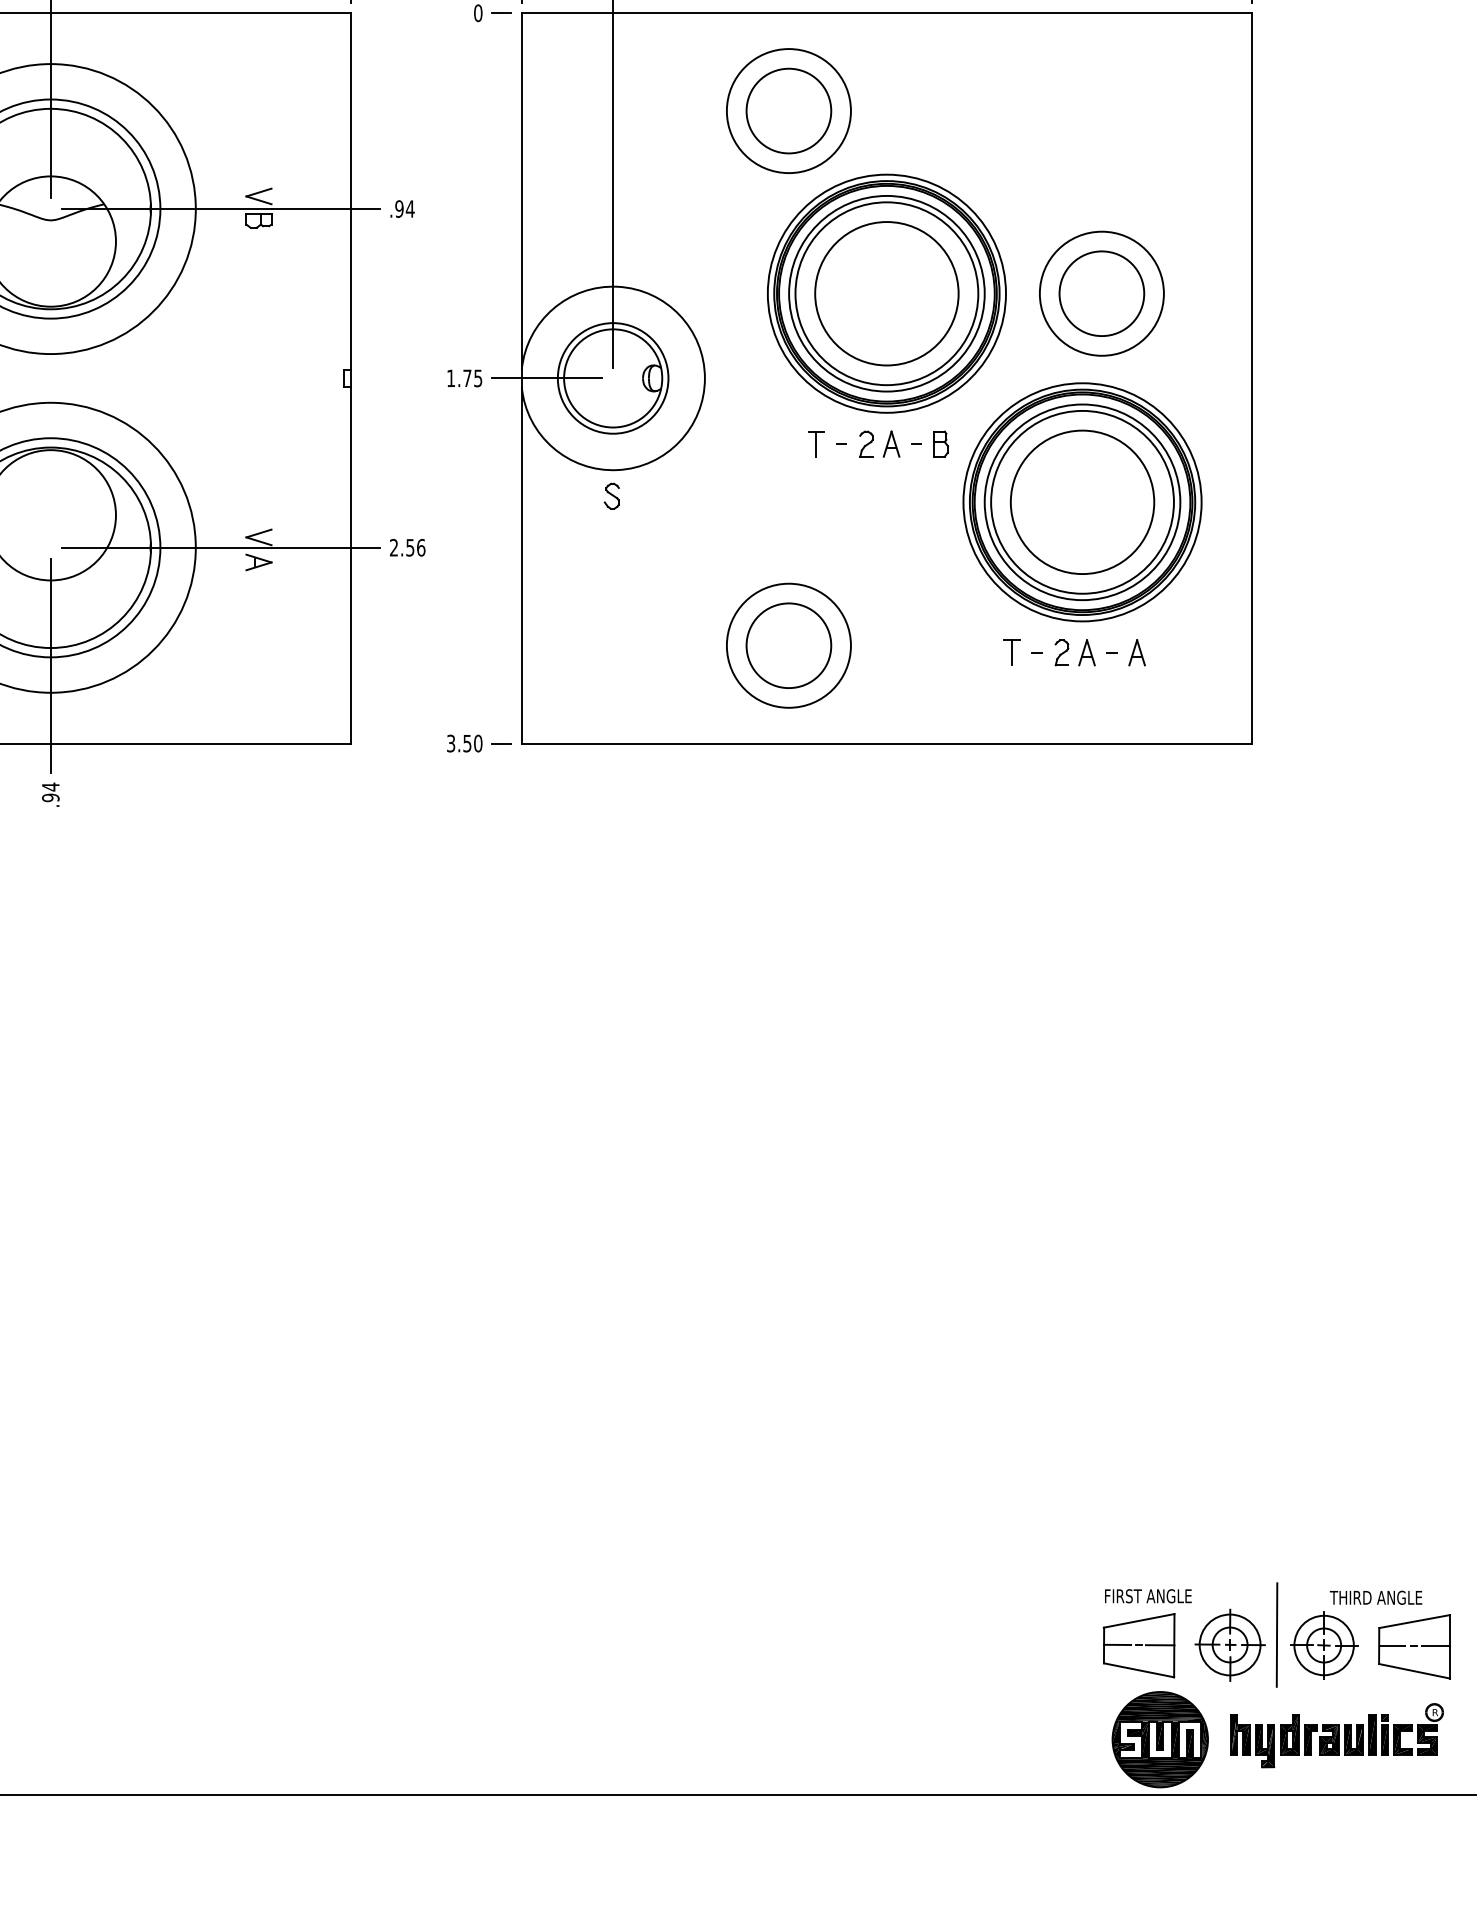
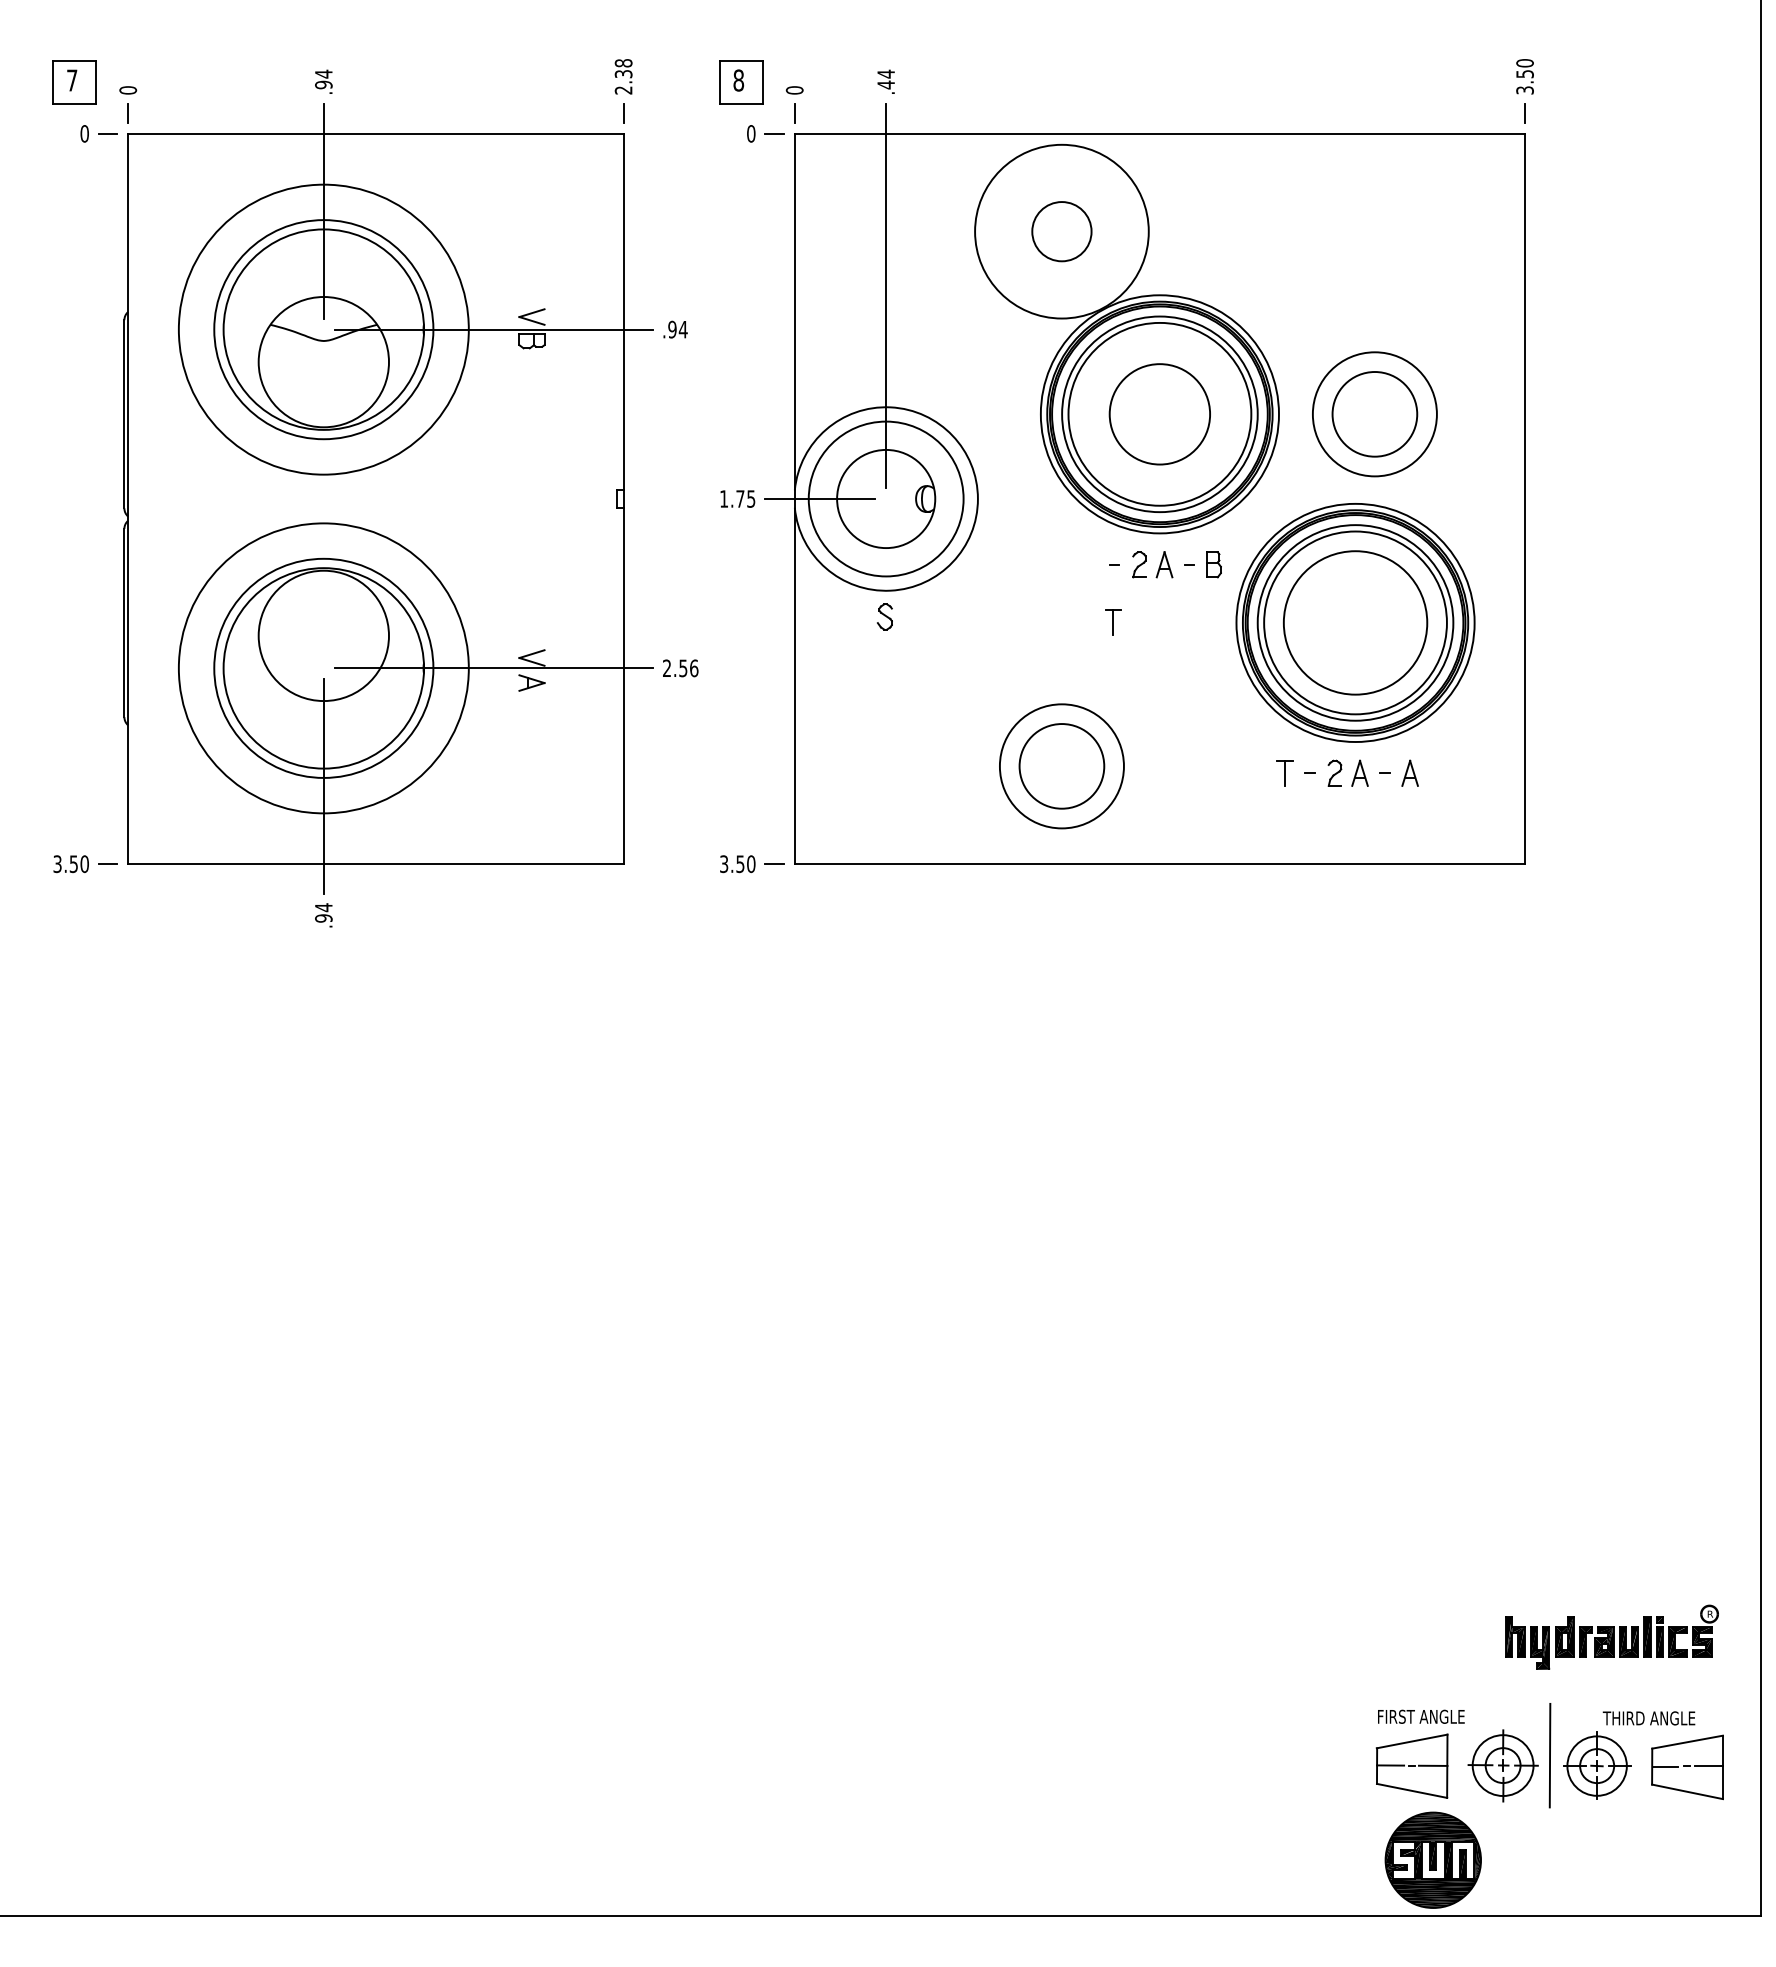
circle: (788, 110) -> (1061, 231), size x0.7
circle: (788, 110) -> (1061, 231), size x1.4
circle: (886, 293) -> (1159, 414), size x0.7
circle: (612, 377) -> (885, 498), size x1.4
part: (816, 443) -> (1113, 622), moved
part: (1336, 1734) -> (1611, 1636), moved

